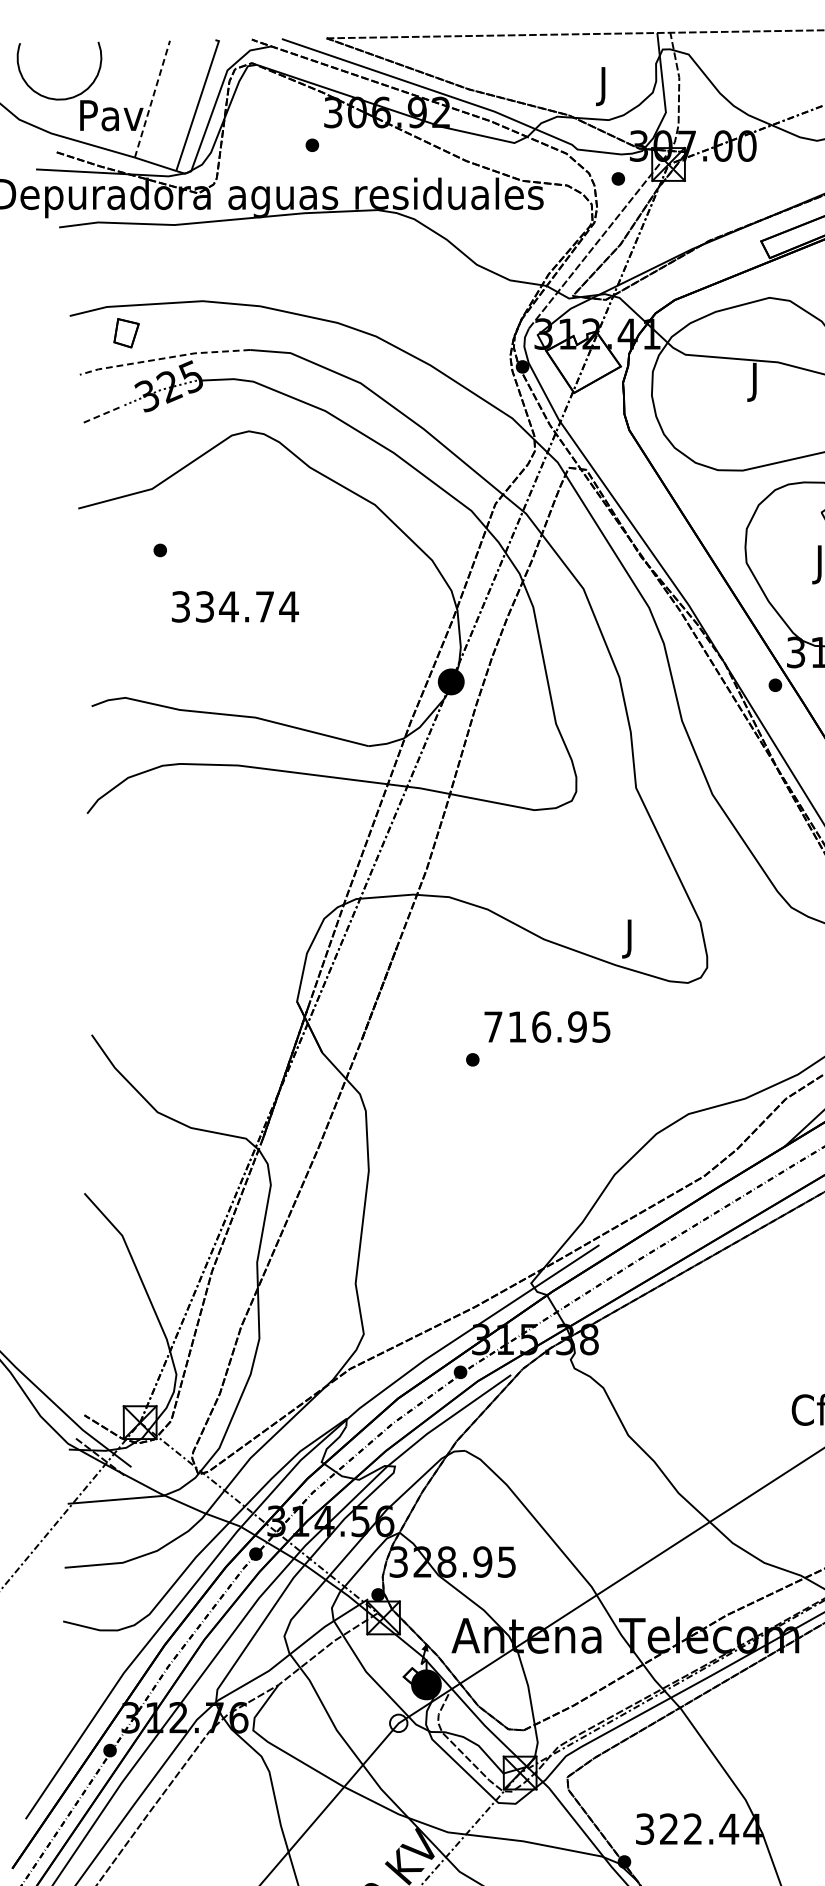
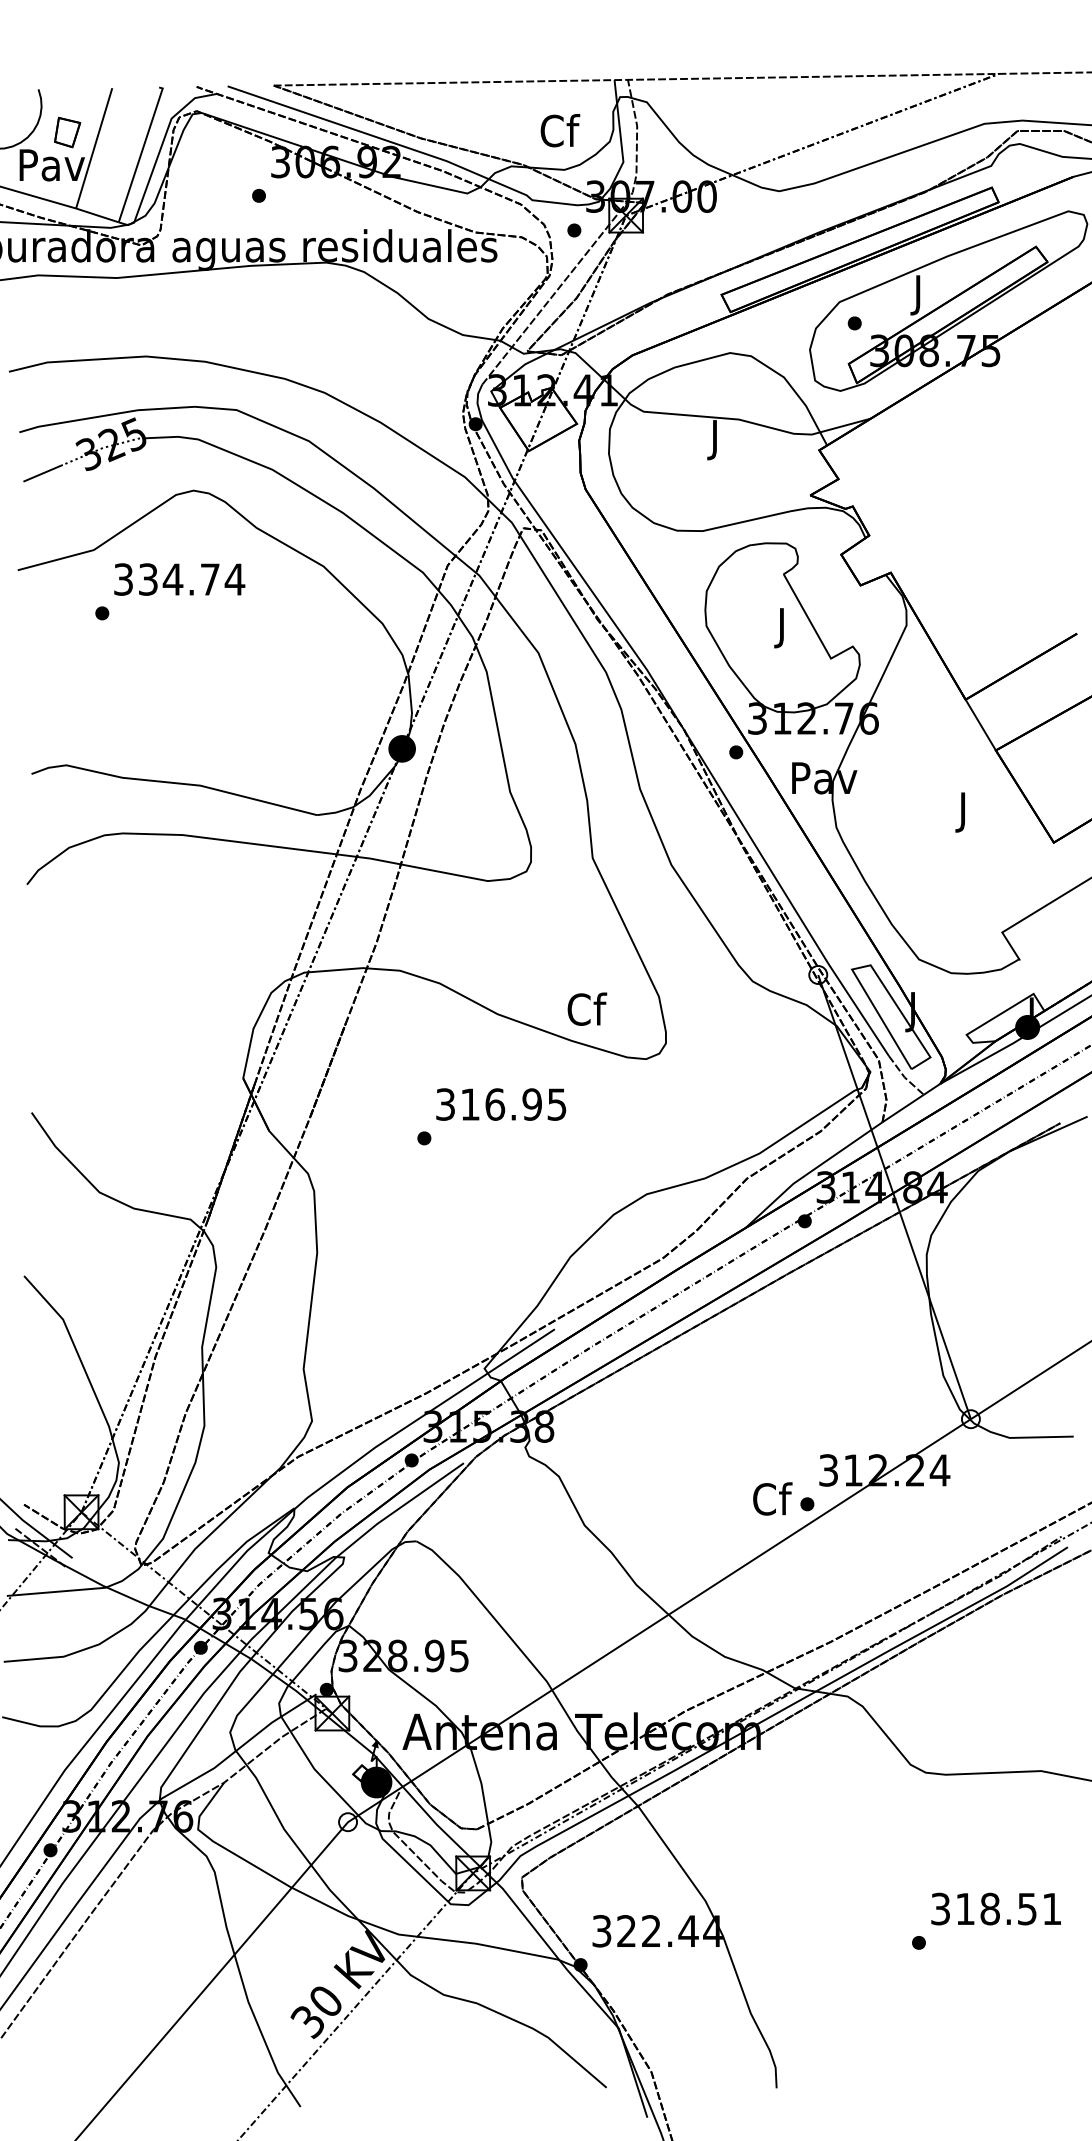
text: (604, 85) -> (560, 134), J -> Cf
line: (152, 99) -> (94, 148), dashed -> solid
part: (126, 333) -> (67, 132), moved
line: (164, 358) -> (106, 415), dashed -> solid
line: (103, 414) -> (43, 473), dashed -> solid
text: (235, 606) -> (179, 579), moved
text: (631, 937) -> (587, 1012), J -> Cf
text: (493, 1026) -> (445, 1104), 716.95 -> 316.95

